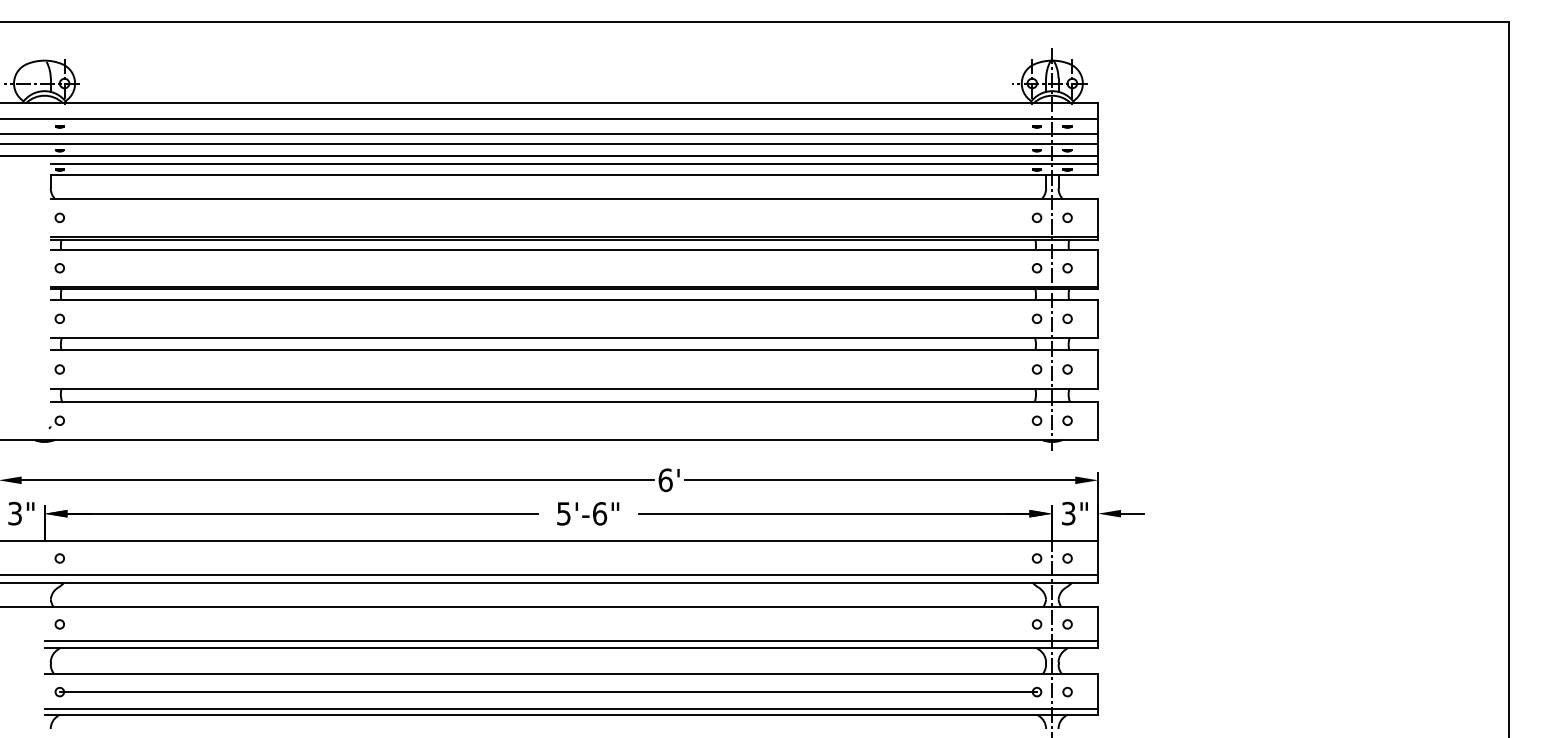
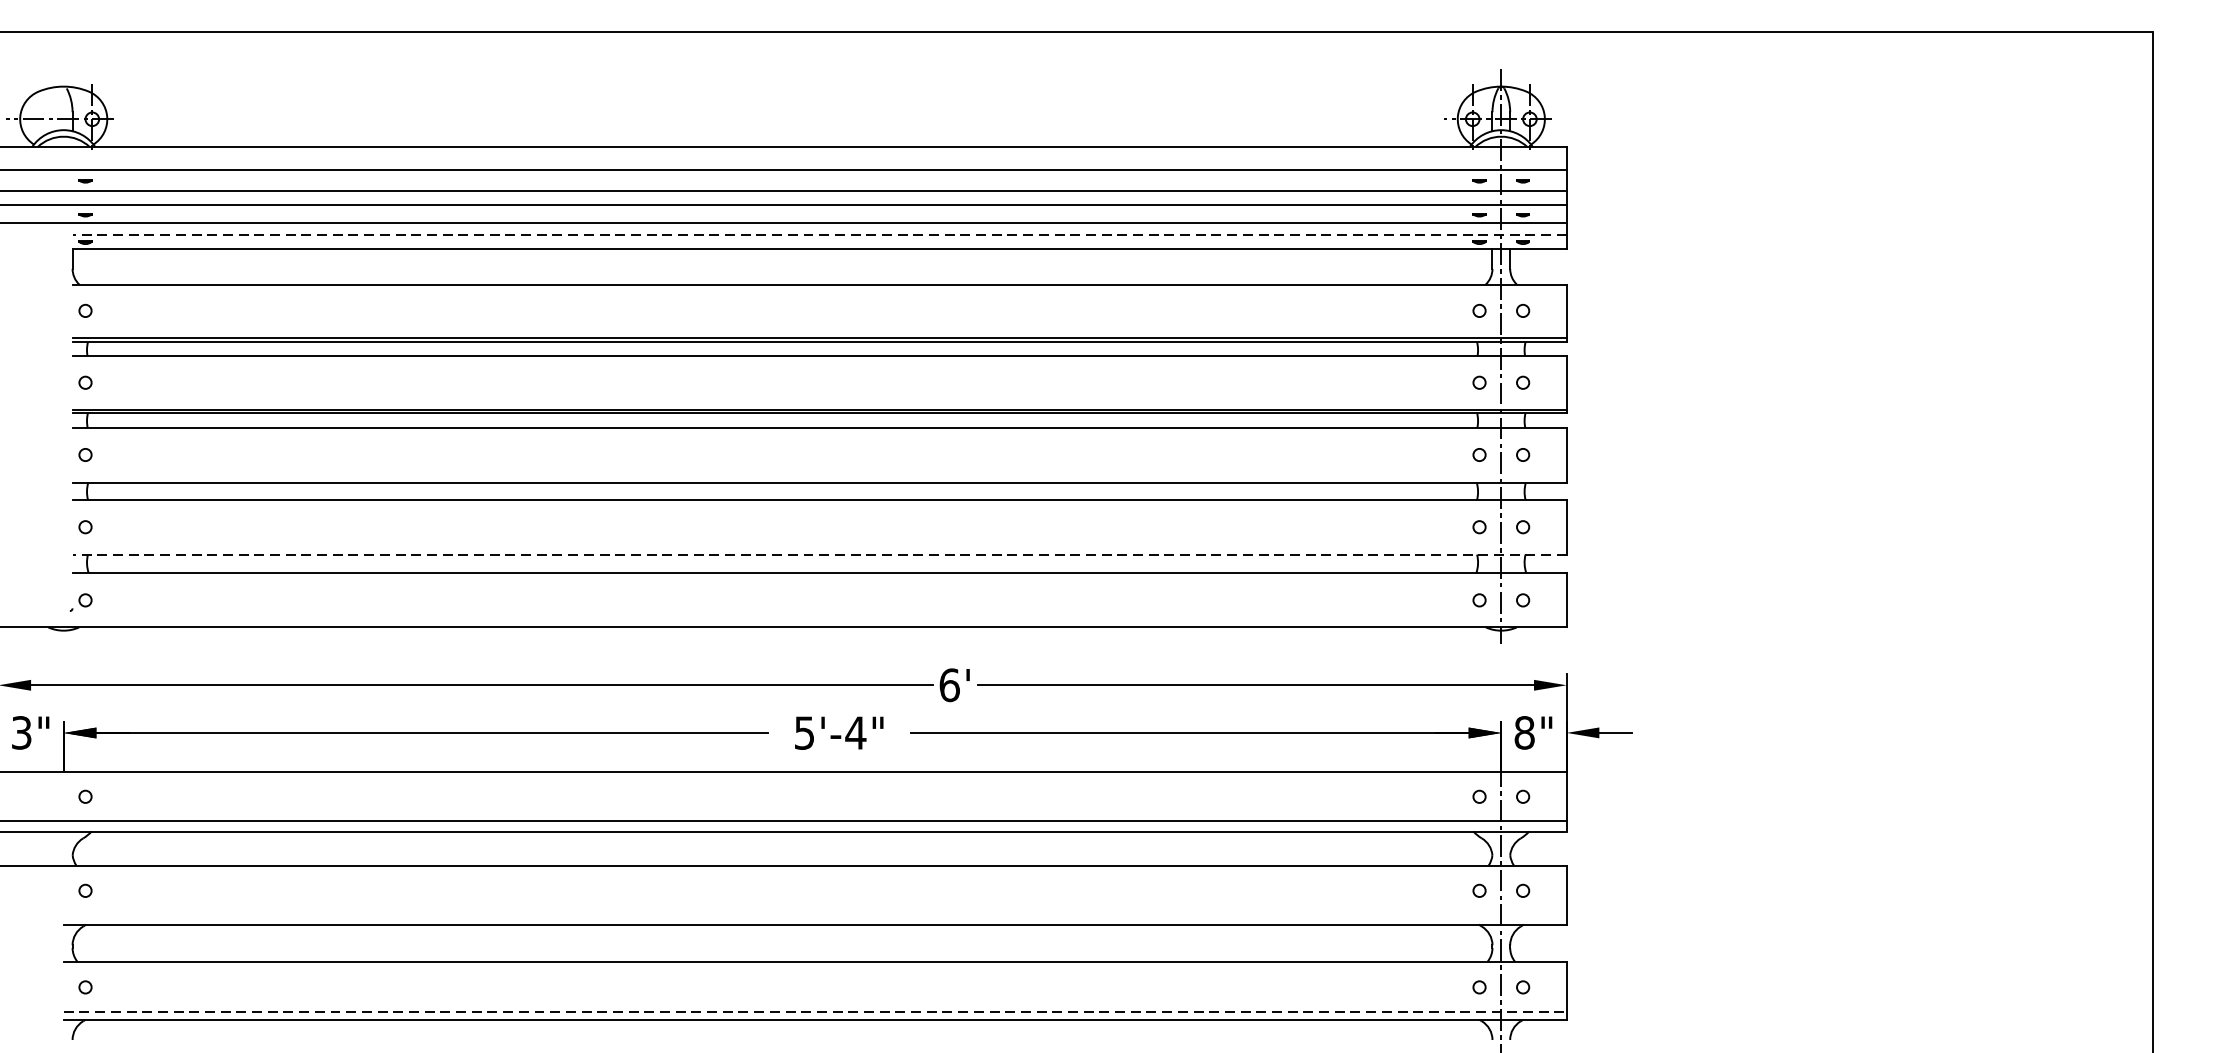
line: (574, 164) -> (819, 234), solid -> dashed
line: (574, 388) -> (819, 554), solid -> dashed
text: (599, 513) -> (855, 732), 5'-6" -> 5'-4"
text: (1068, 513) -> (1524, 732), 3" -> 8"
line: (571, 641) -> (815, 915), removed
line: (548, 692) -> (782, 987), removed
line: (571, 709) -> (815, 1012), solid -> dashed

